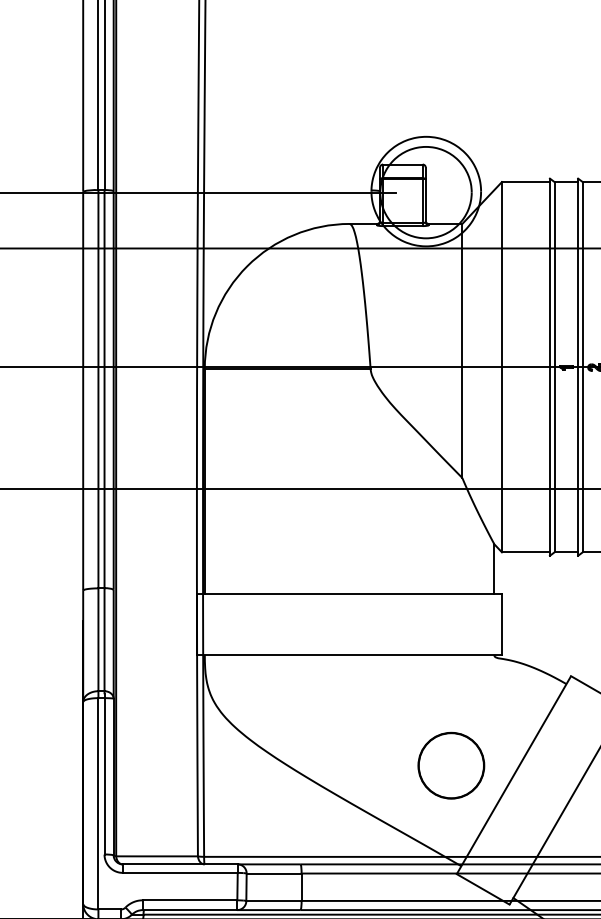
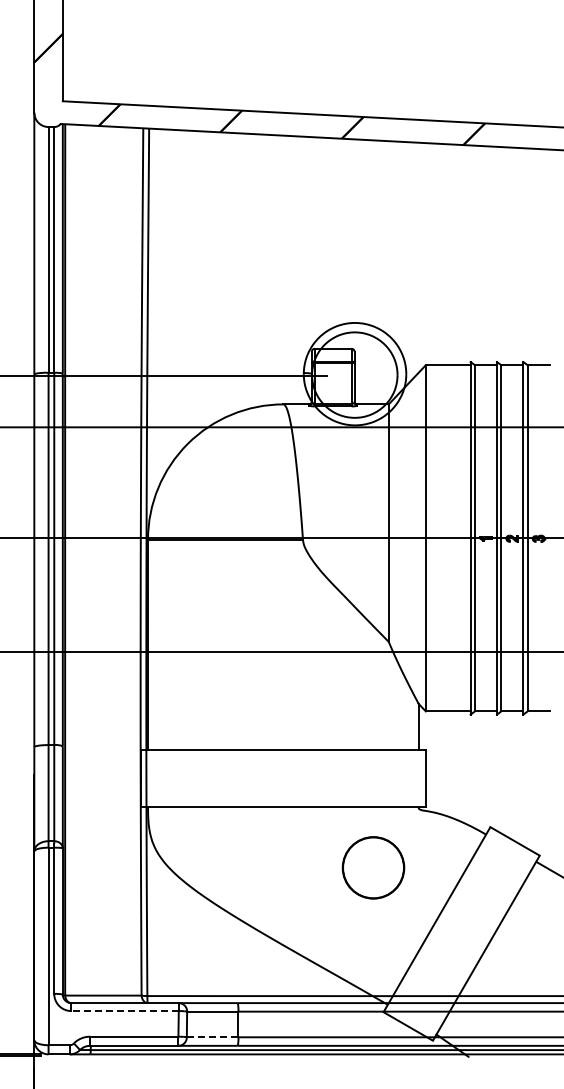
part: (451, 765) -> (373, 867), moved
line: (180, 873) -> (125, 1011), solid -> dashed
line: (273, 901) -> (212, 1037), solid -> dashed

